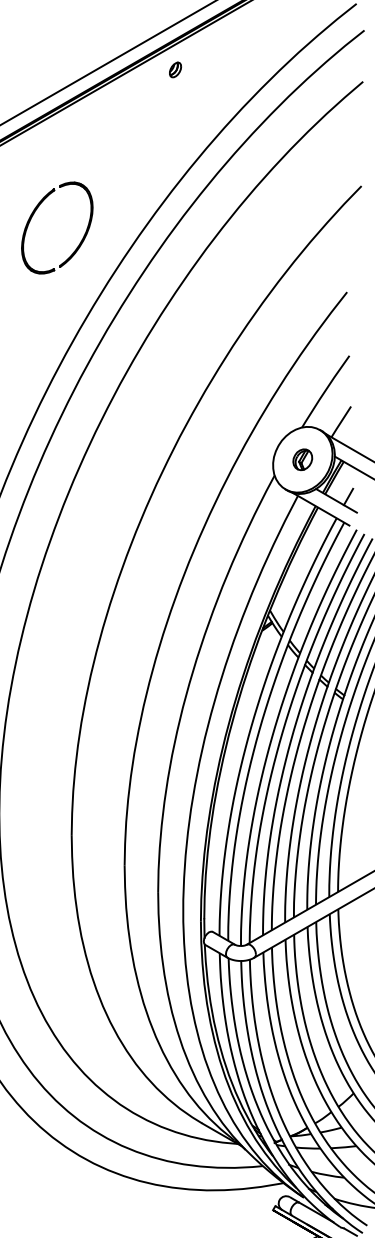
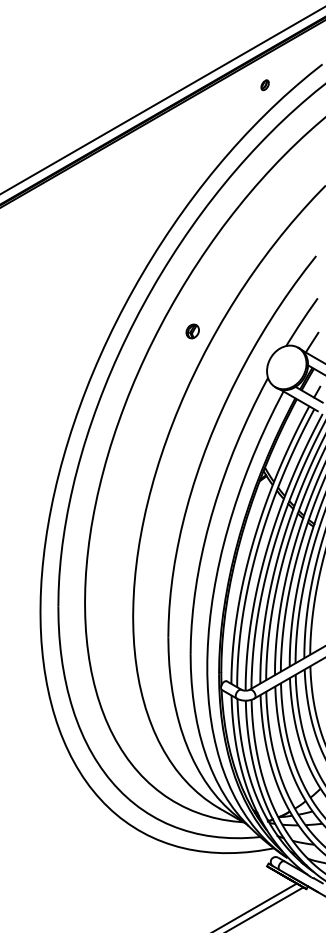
part: (174, 70) -> (264, 85), moved
part: (33, 217) -> (107, 206), removed
part: (302, 459) -> (192, 331), moved

